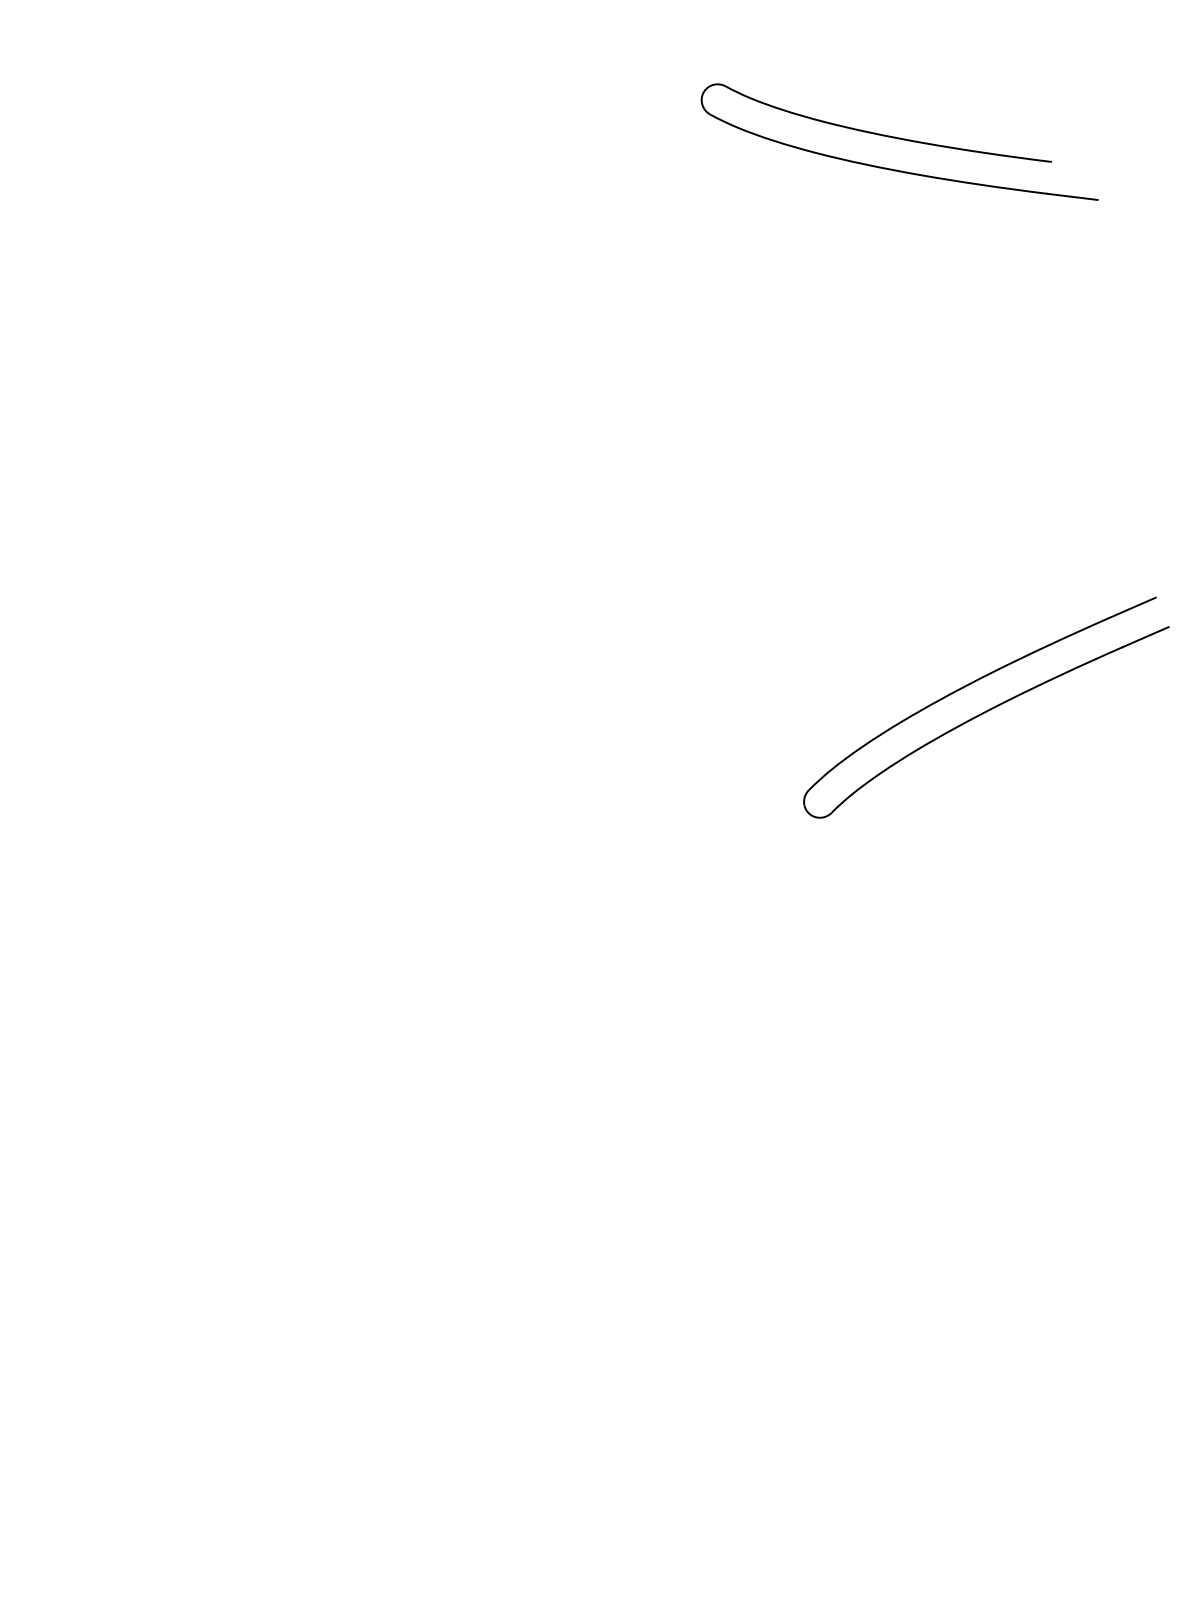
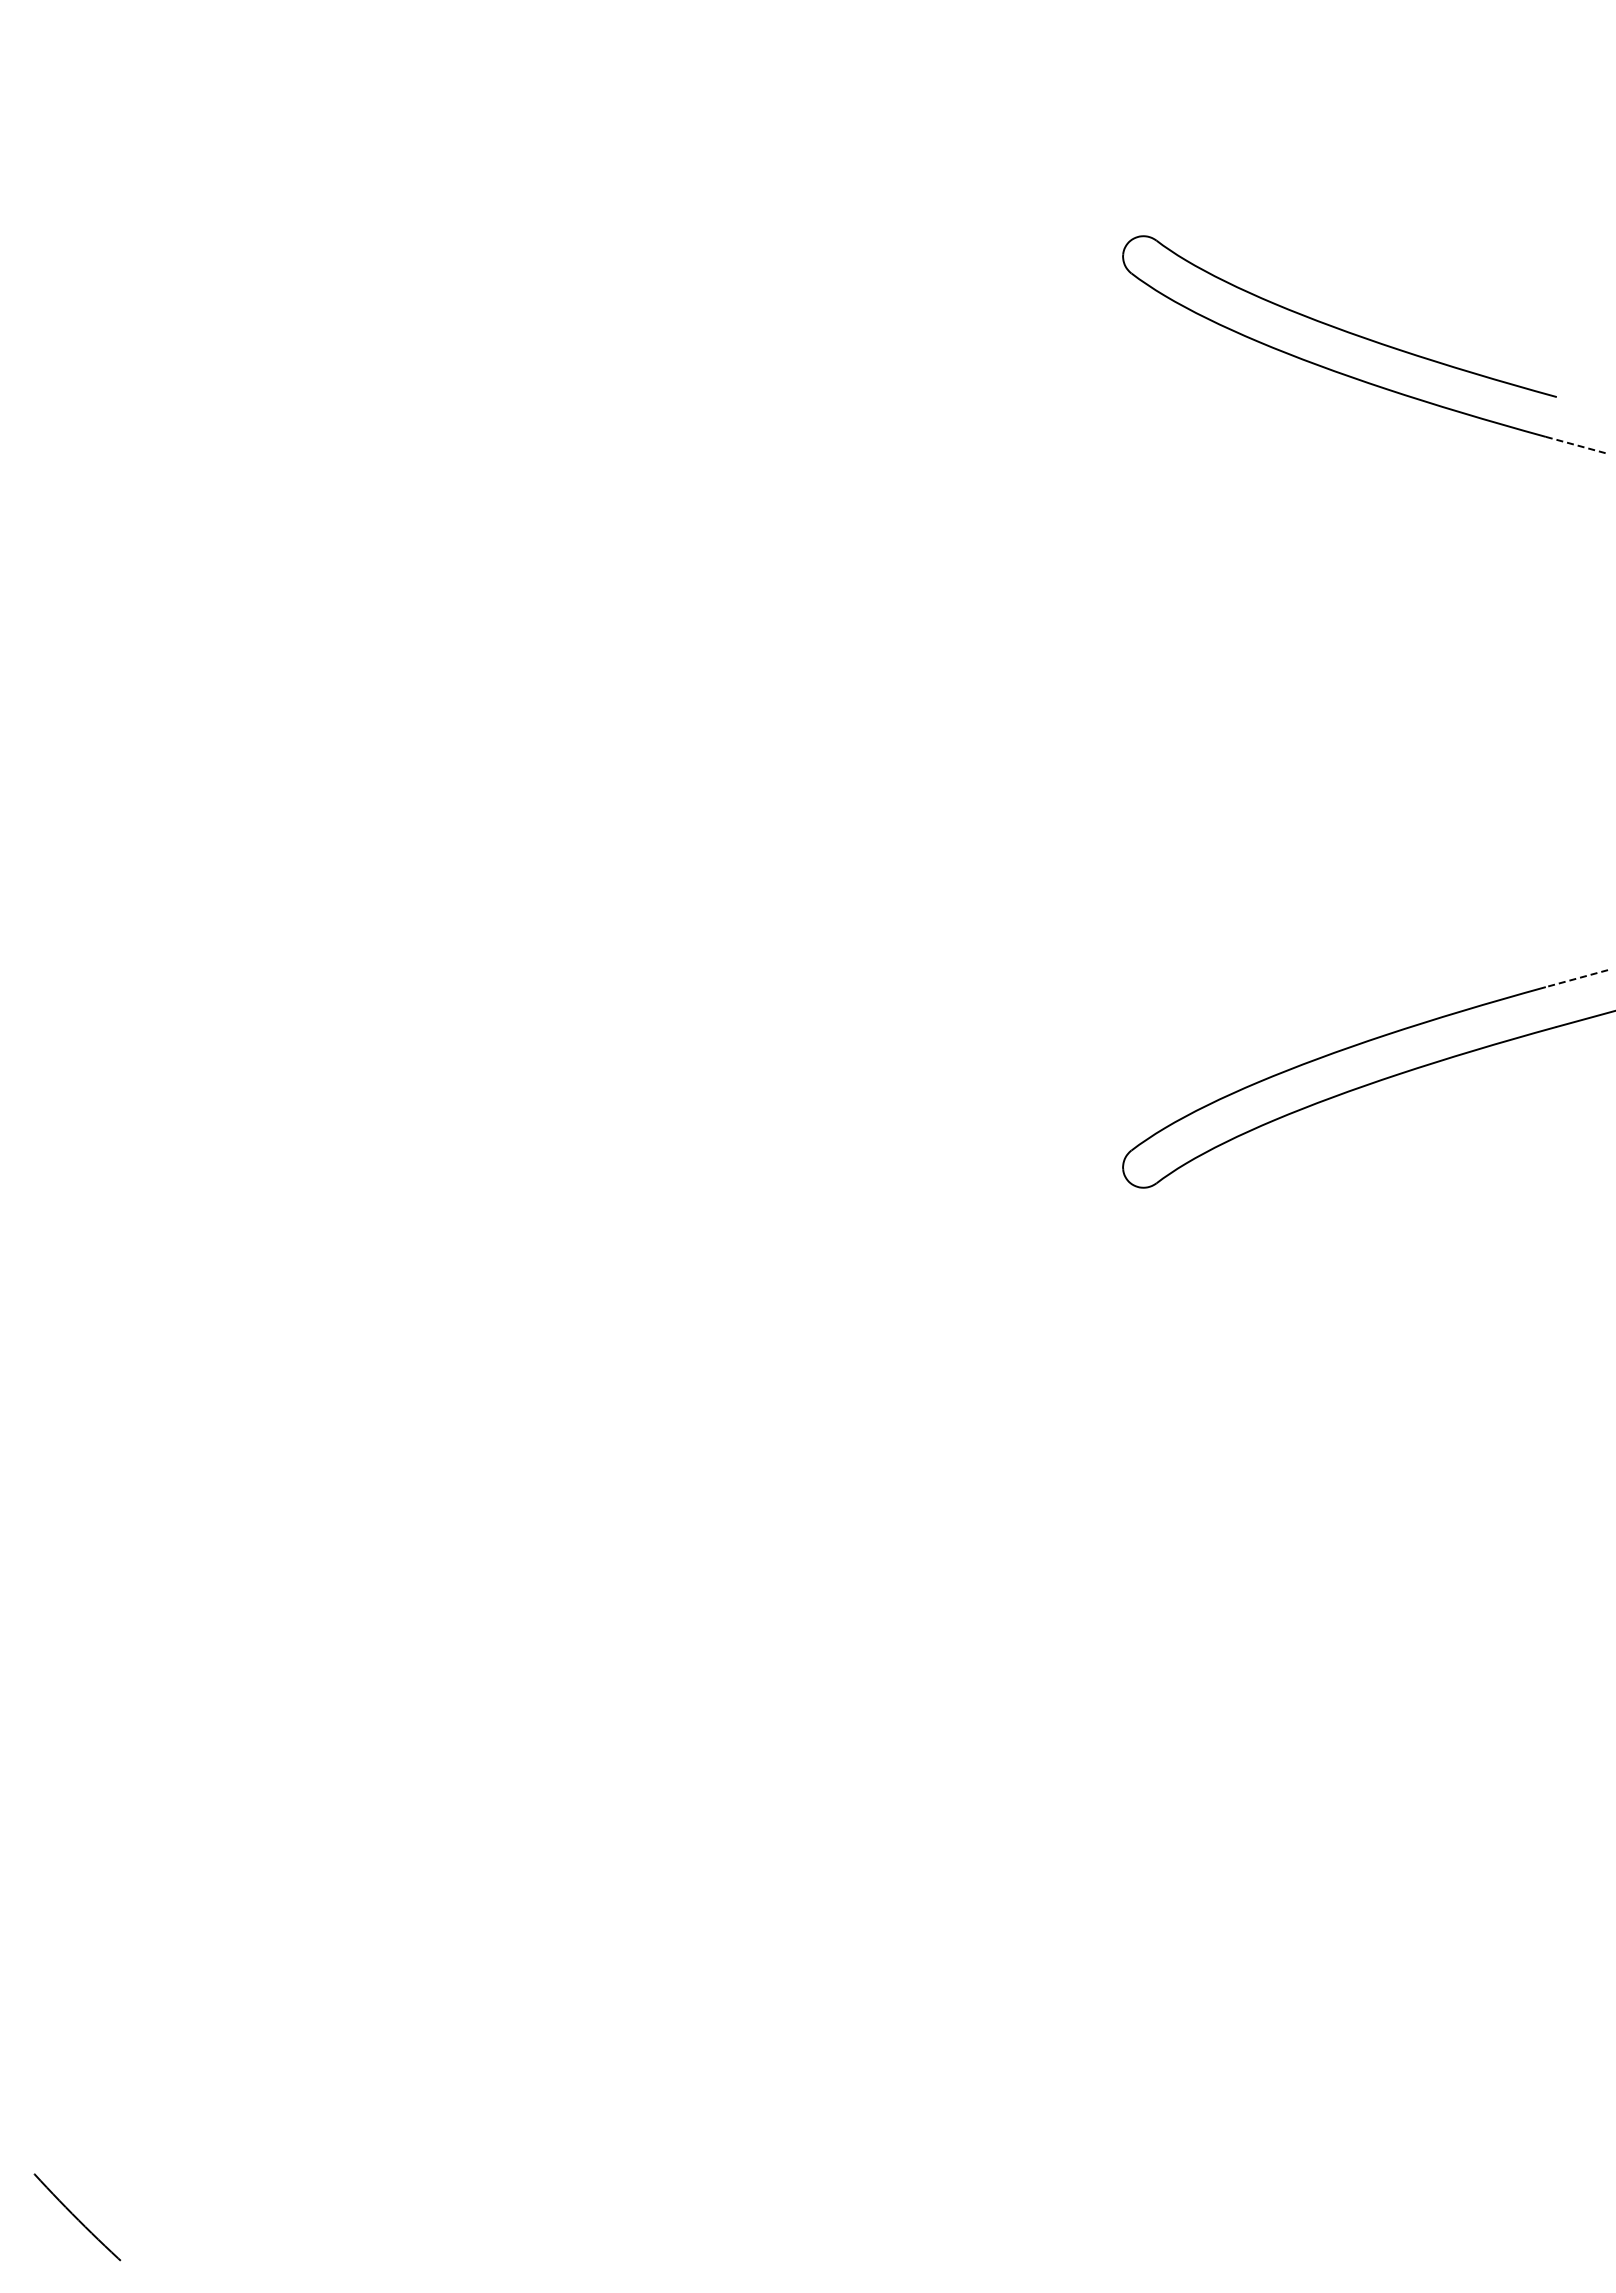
line: (1073, 196) -> (1577, 445), solid -> dashed
line: (1132, 607) -> (1576, 978), solid -> dashed

